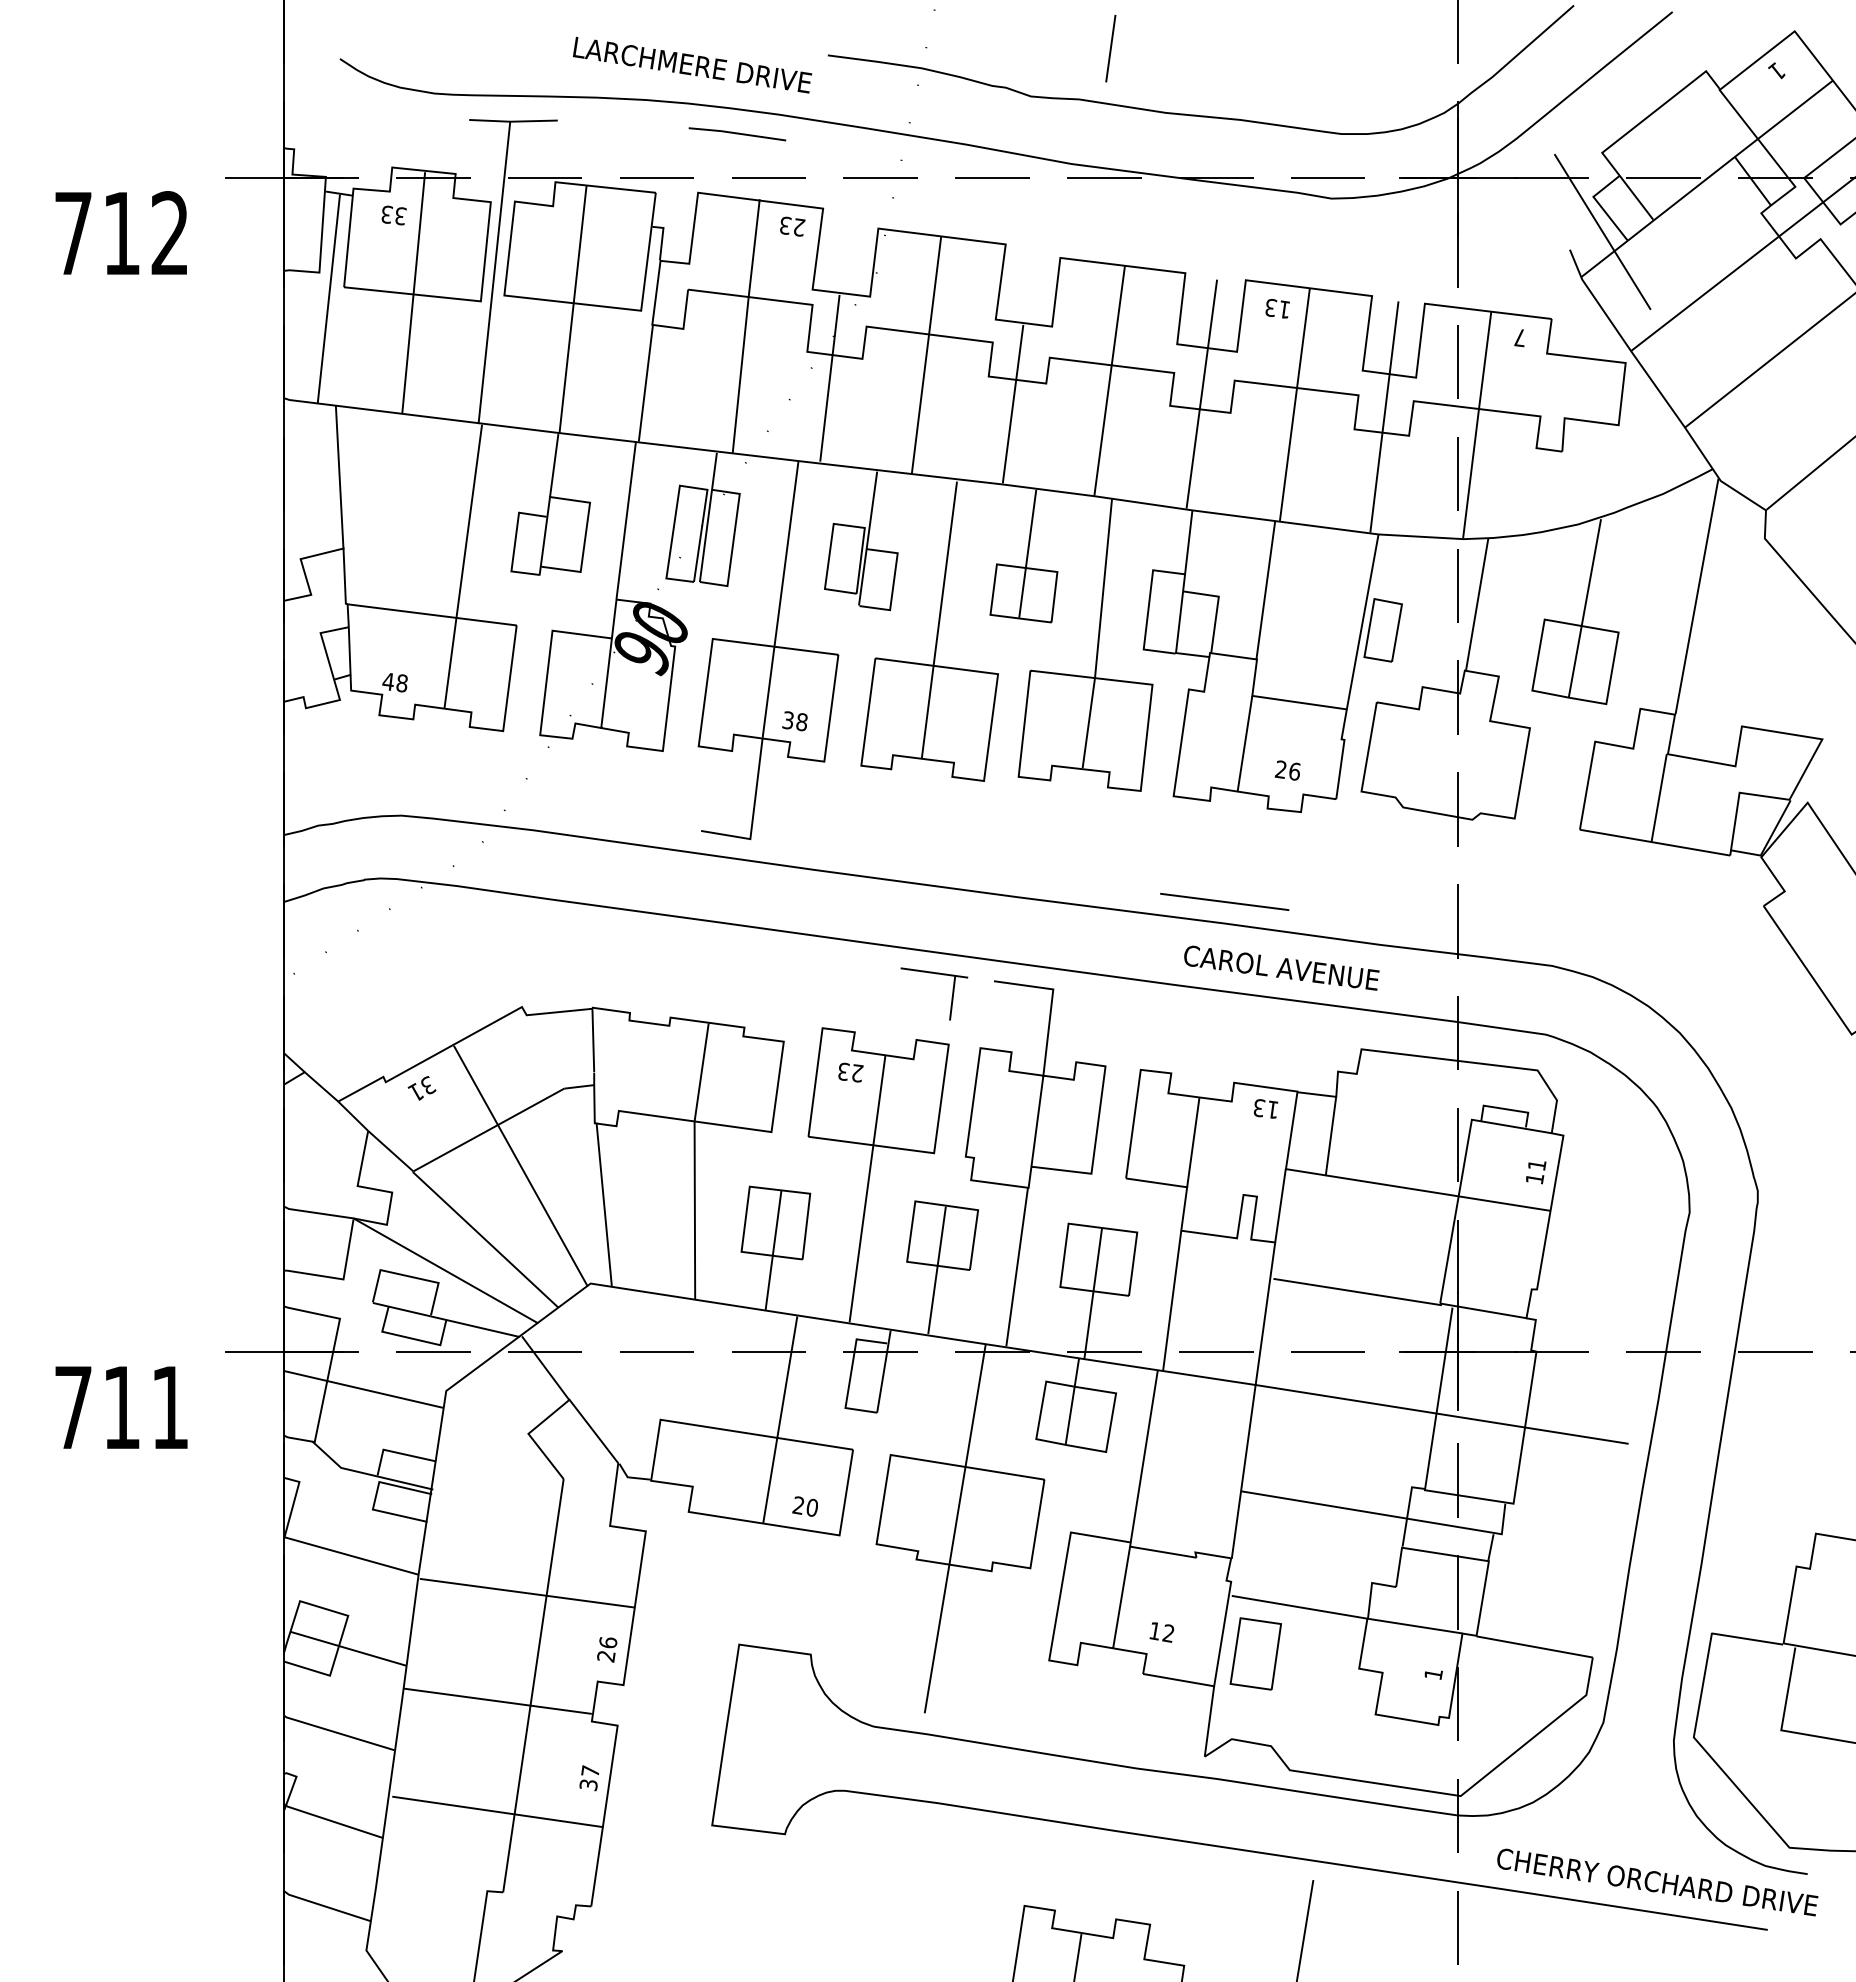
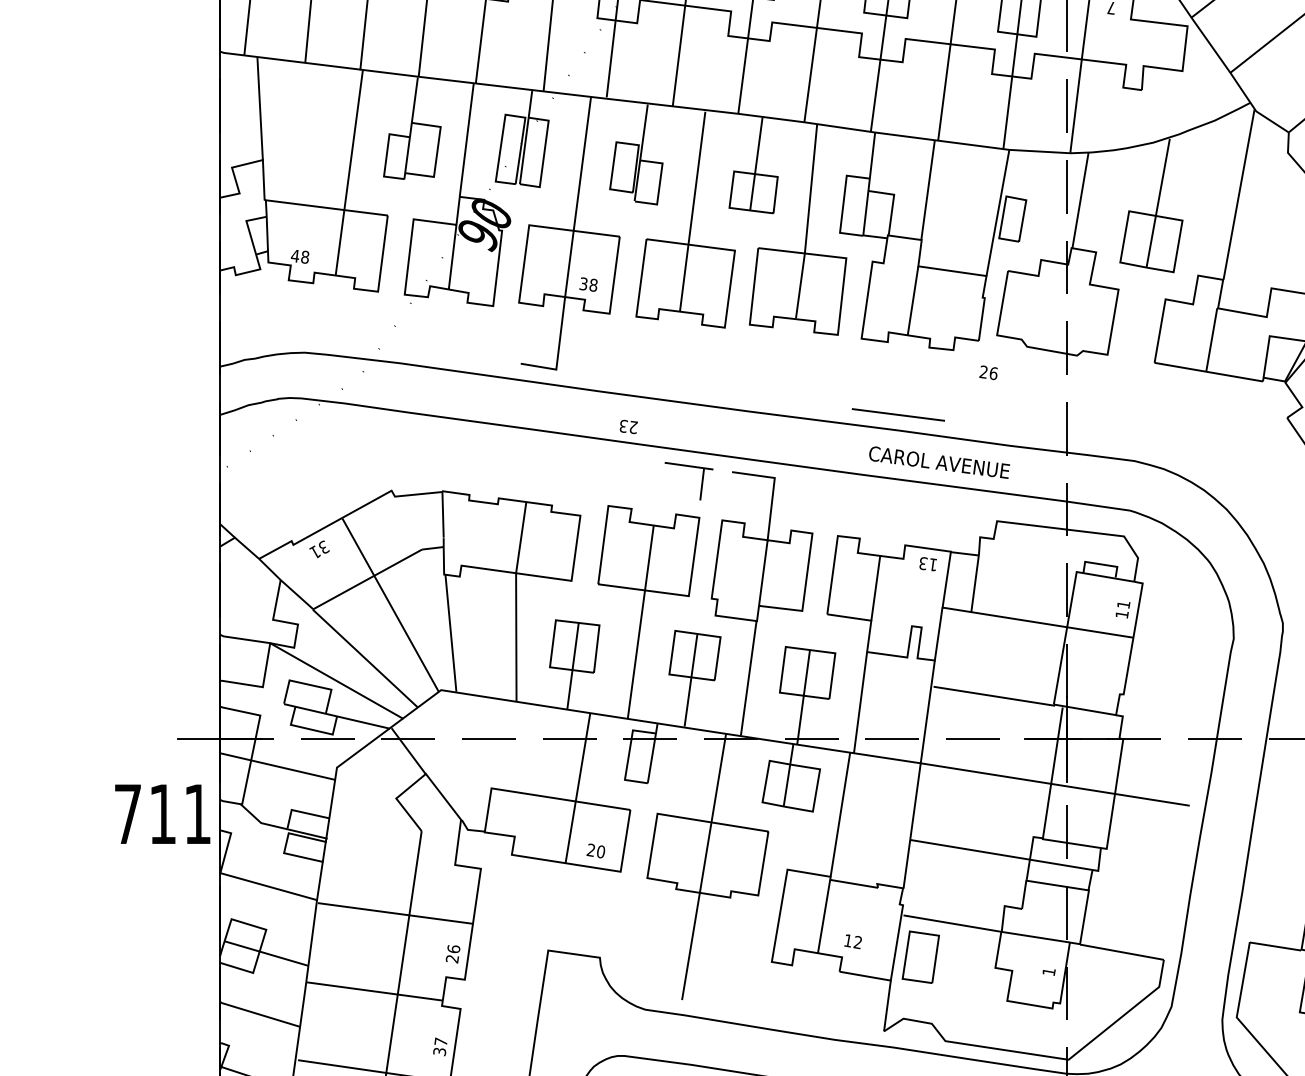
text: (1287, 770) -> (988, 372), moved
text: (850, 1072) -> (628, 426), moved
text: (121, 1407) -> (162, 814), moved

